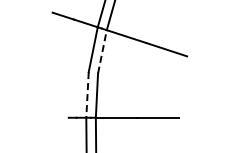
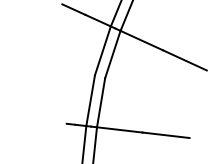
line: (102, 51) -> (112, 54), dashed -> solid
line: (87, 94) -> (90, 100), dashed -> solid

